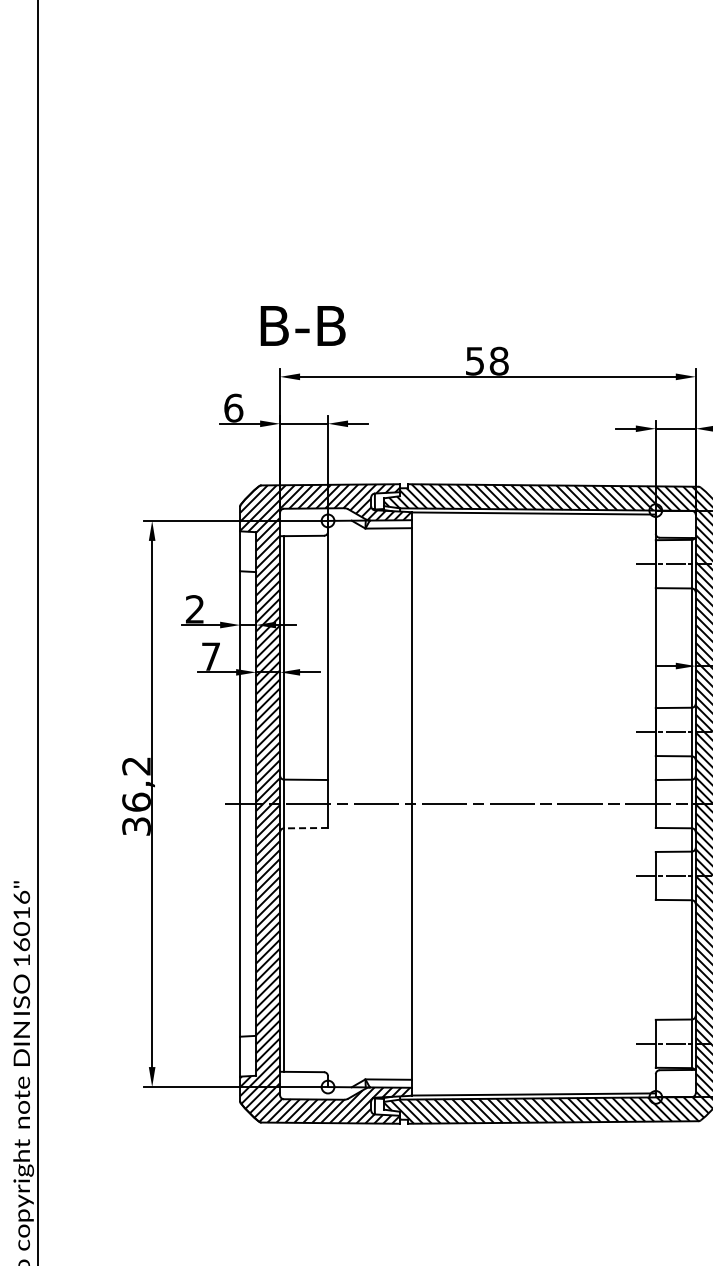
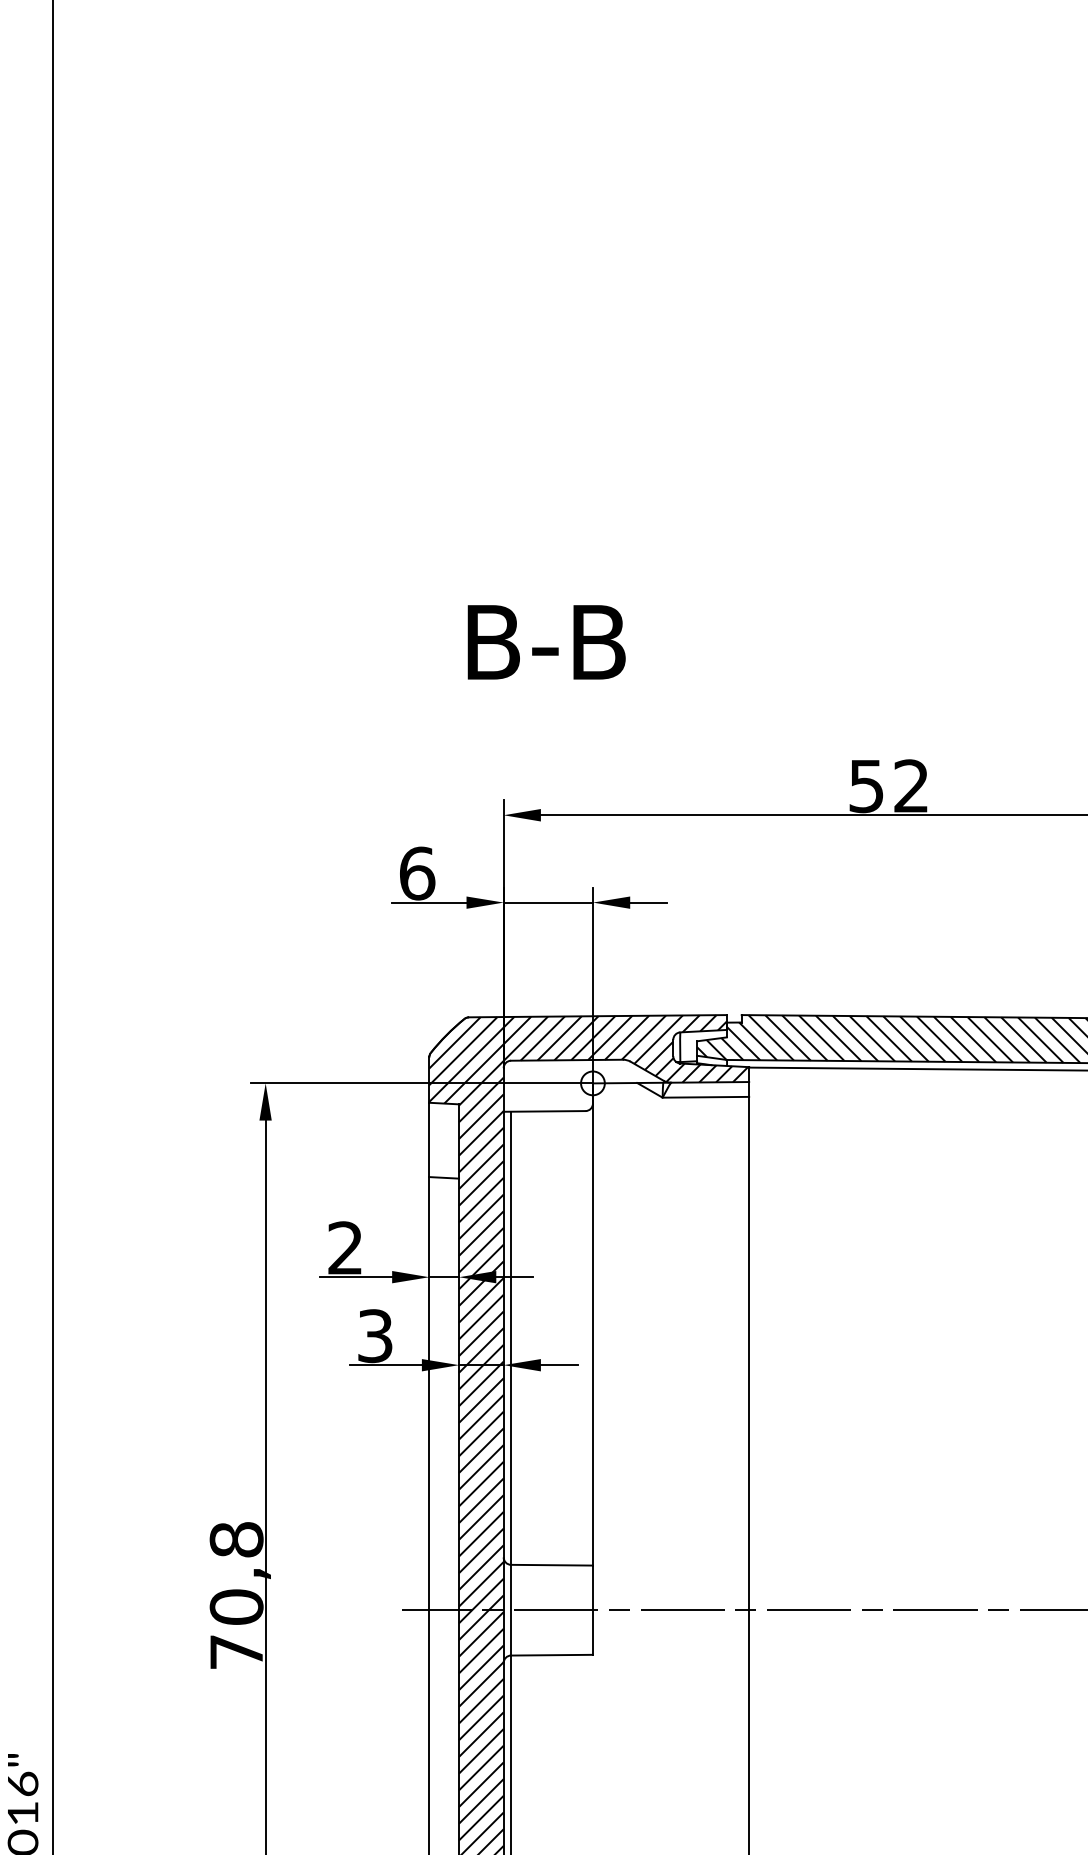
text: (302, 325) -> (545, 641), moved
text: (498, 360) -> (910, 784), 58 -> 52
text: (211, 656) -> (376, 1335), 7 -> 3
text: (136, 795) -> (236, 1594), 36,2 -> 70,8
line: (305, 828) -> (550, 1655), dashed -> solid

